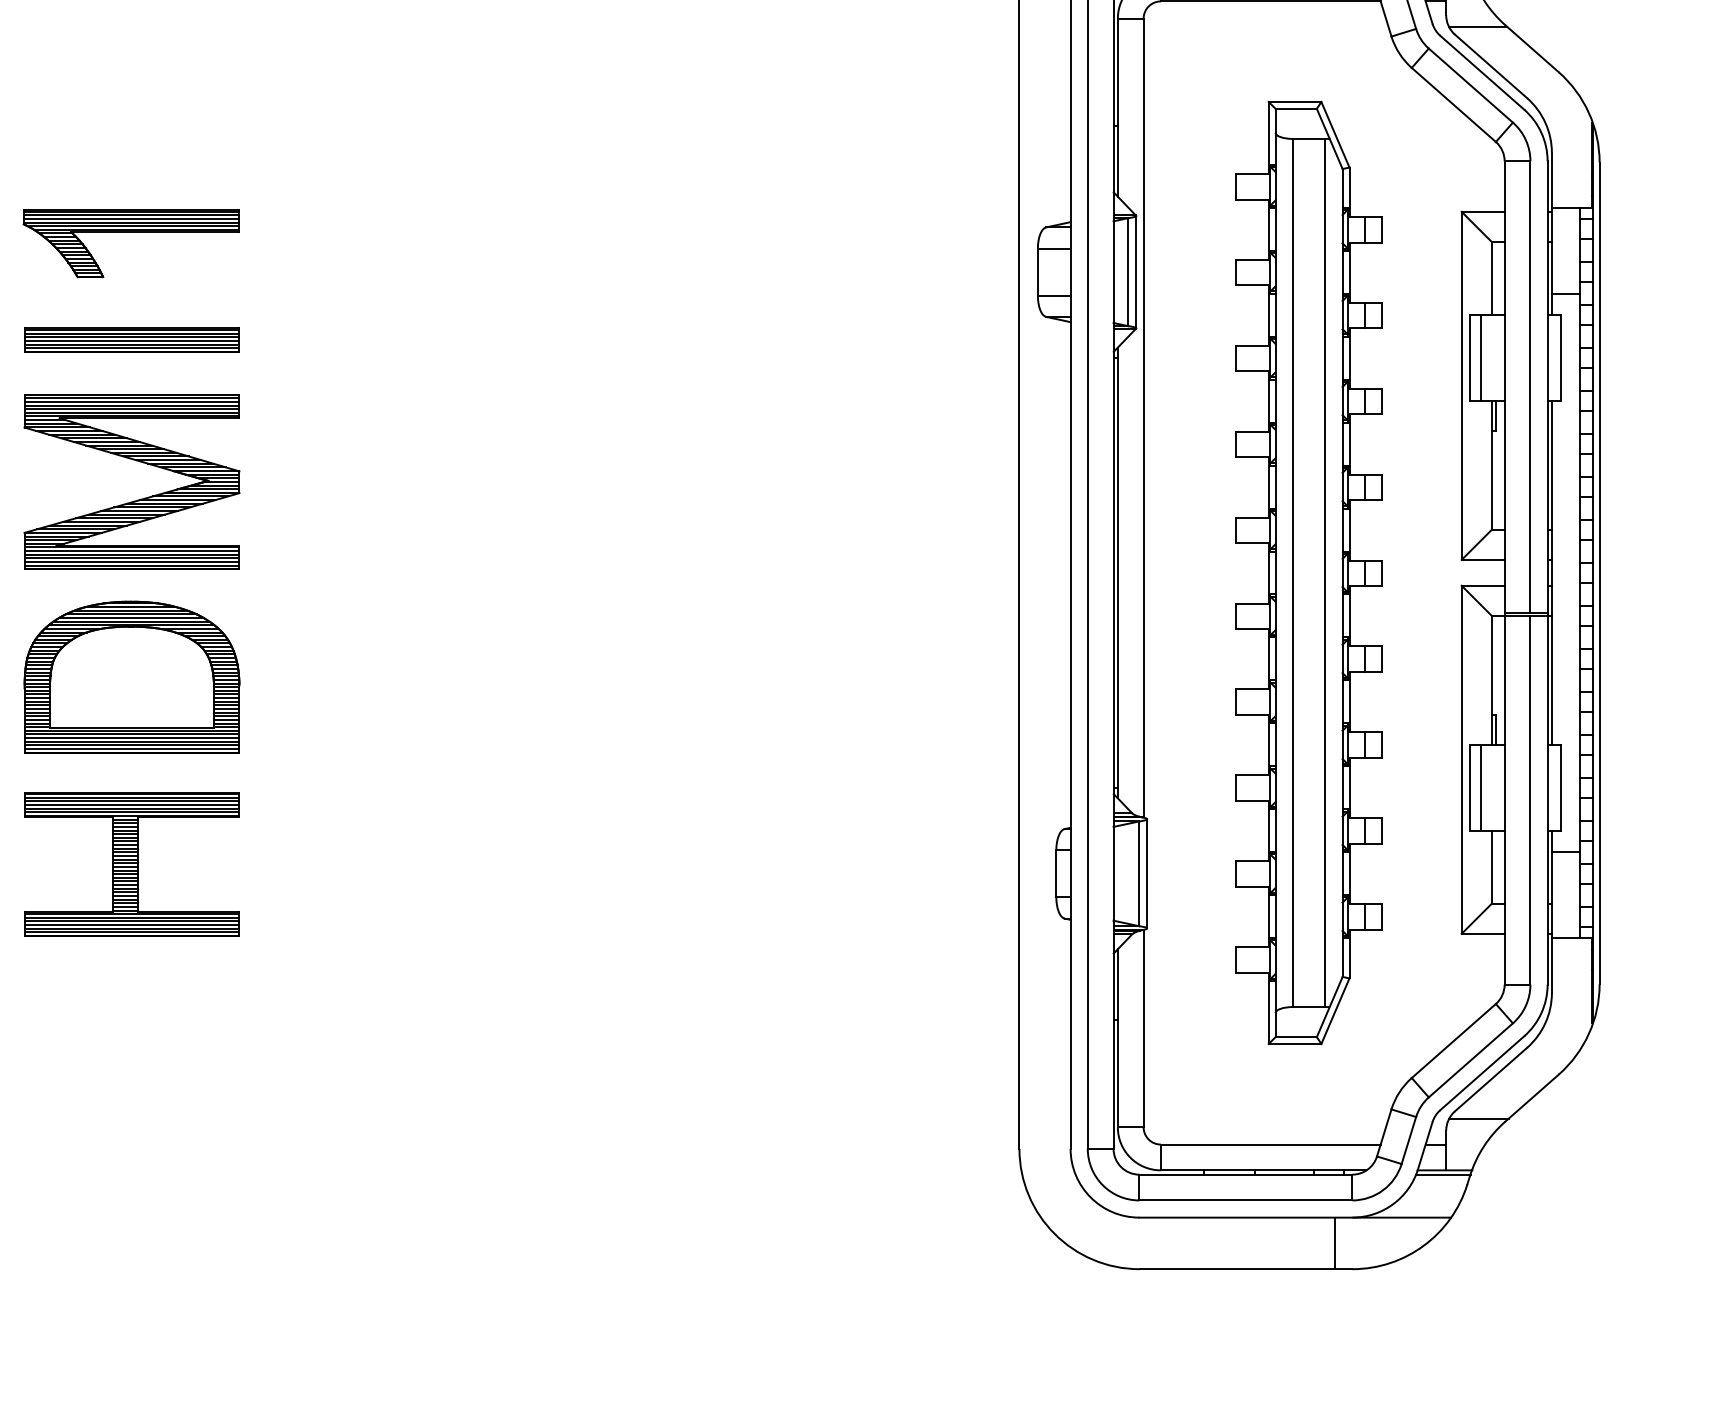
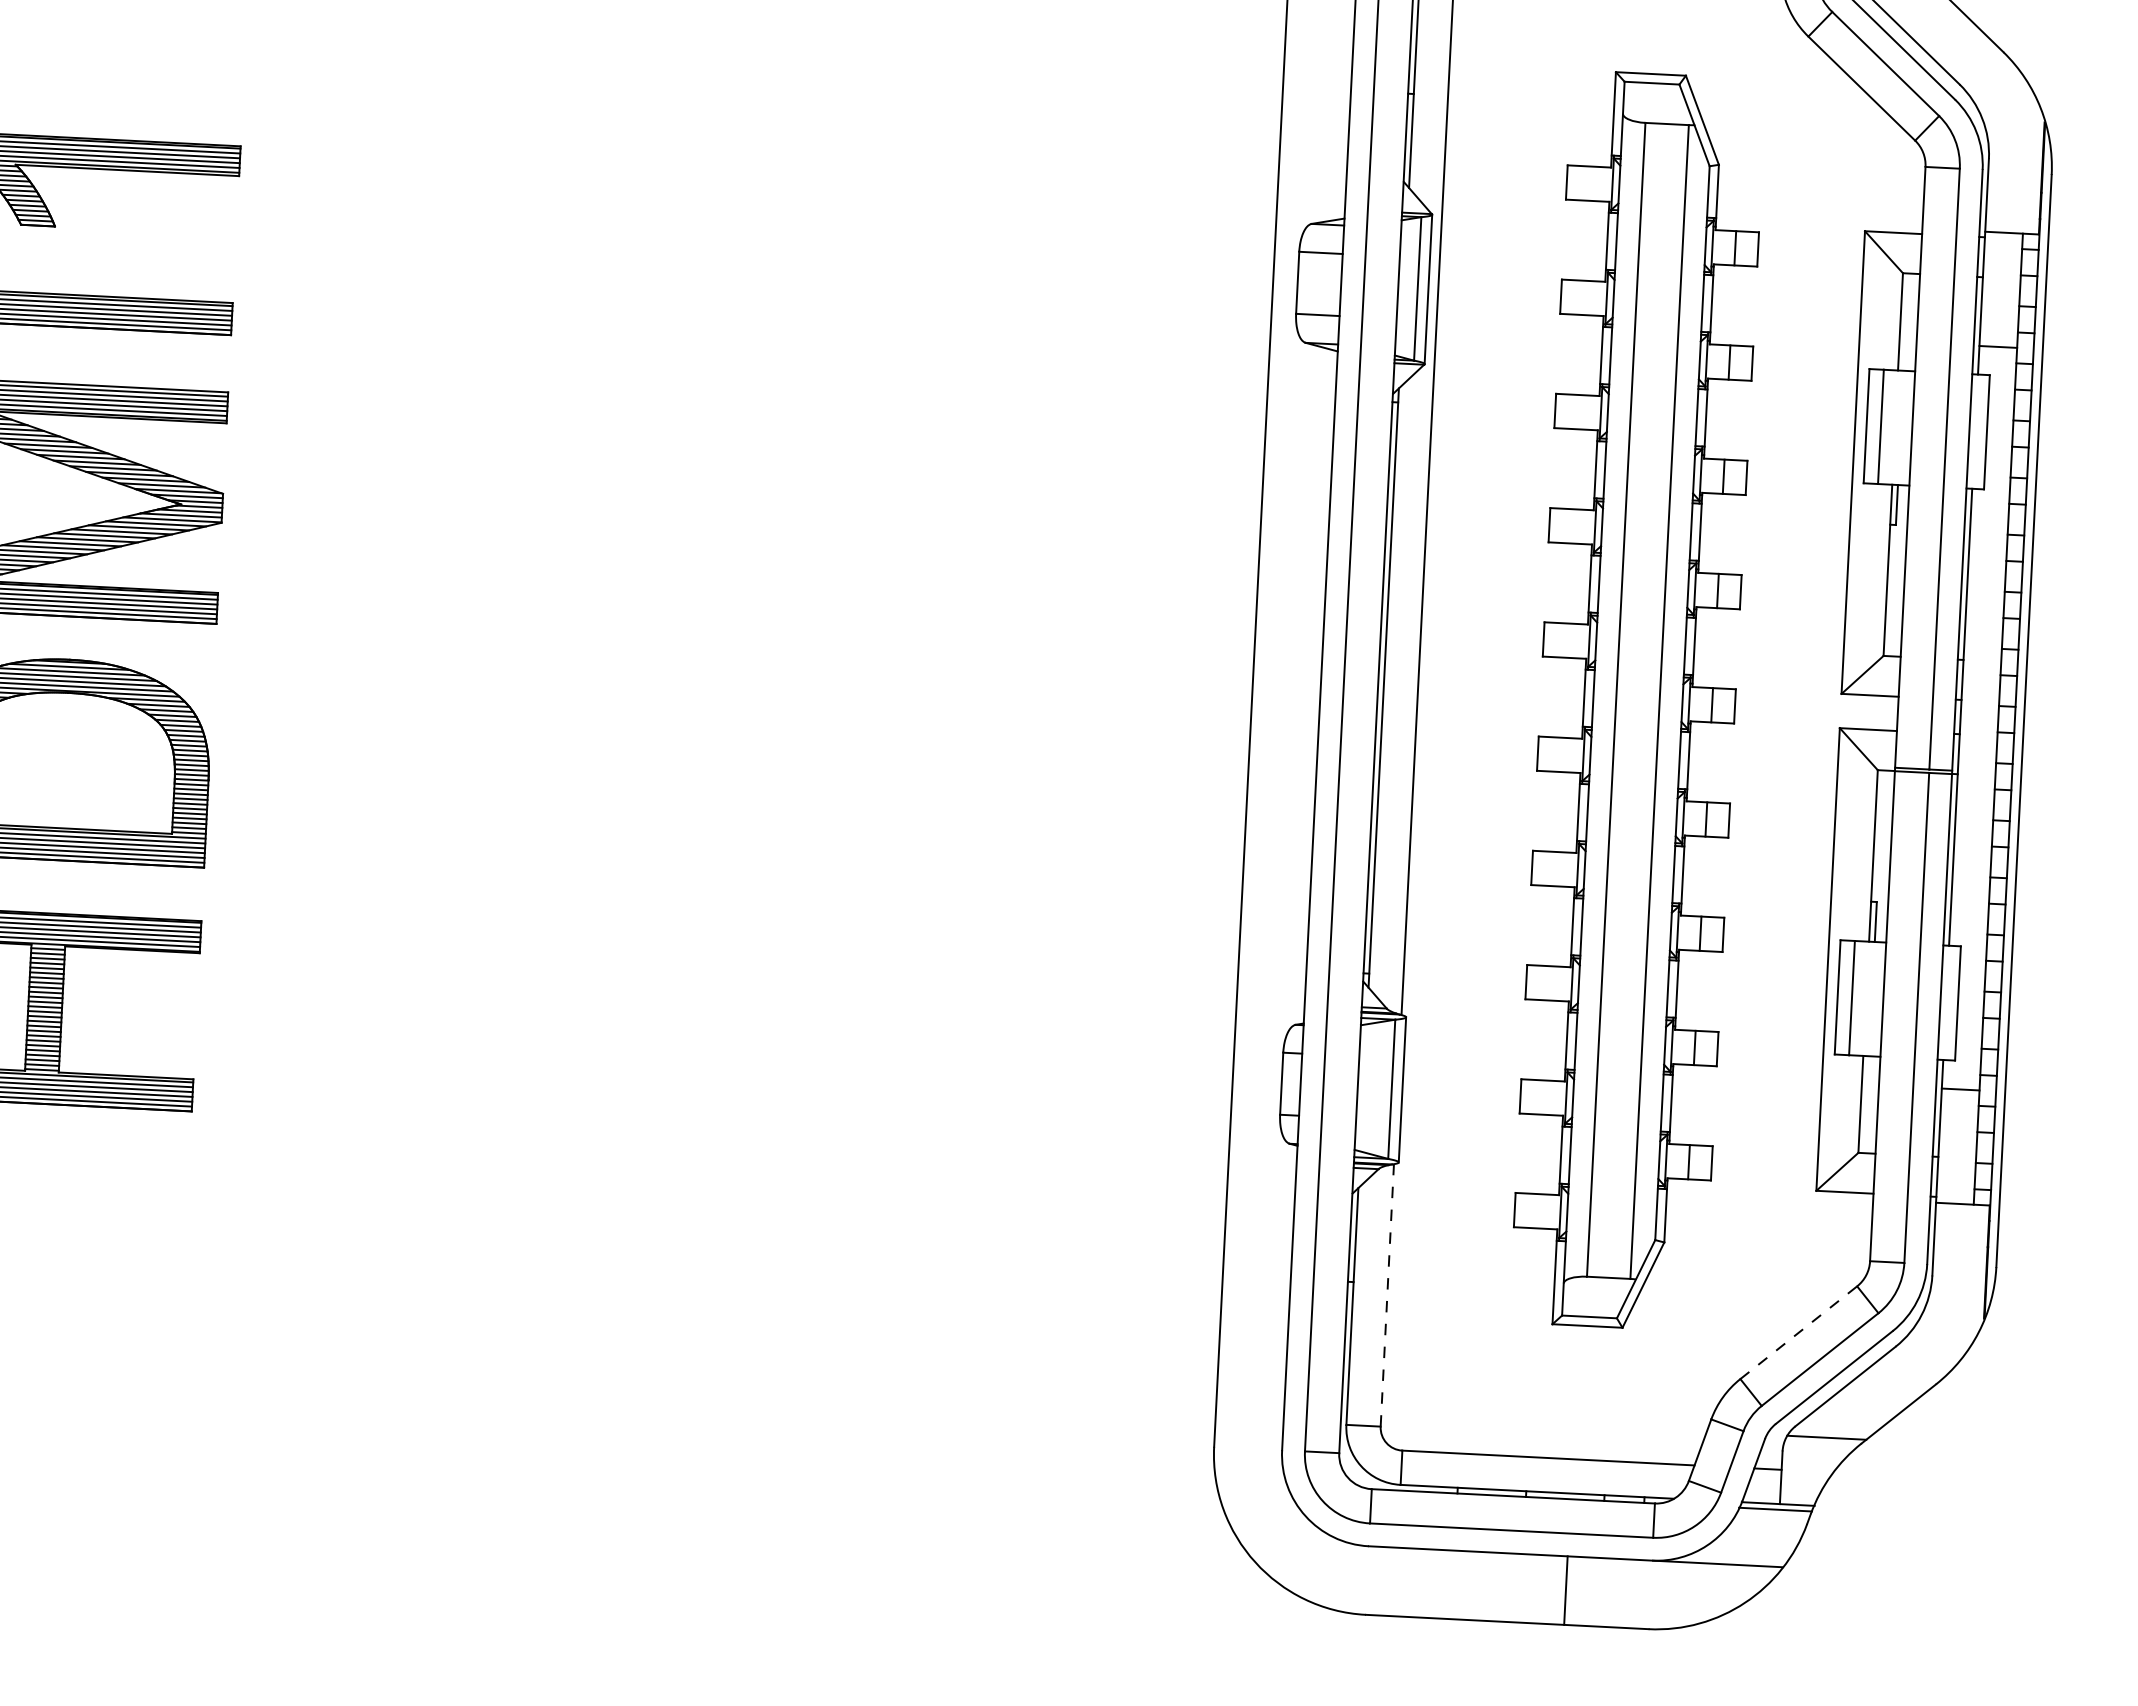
line: (1143, 1028) -> (1387, 1295), solid -> dashed
line: (1454, 1040) -> (1799, 1332), solid -> dashed
line: (1334, 1243) -> (1565, 1590), moved

